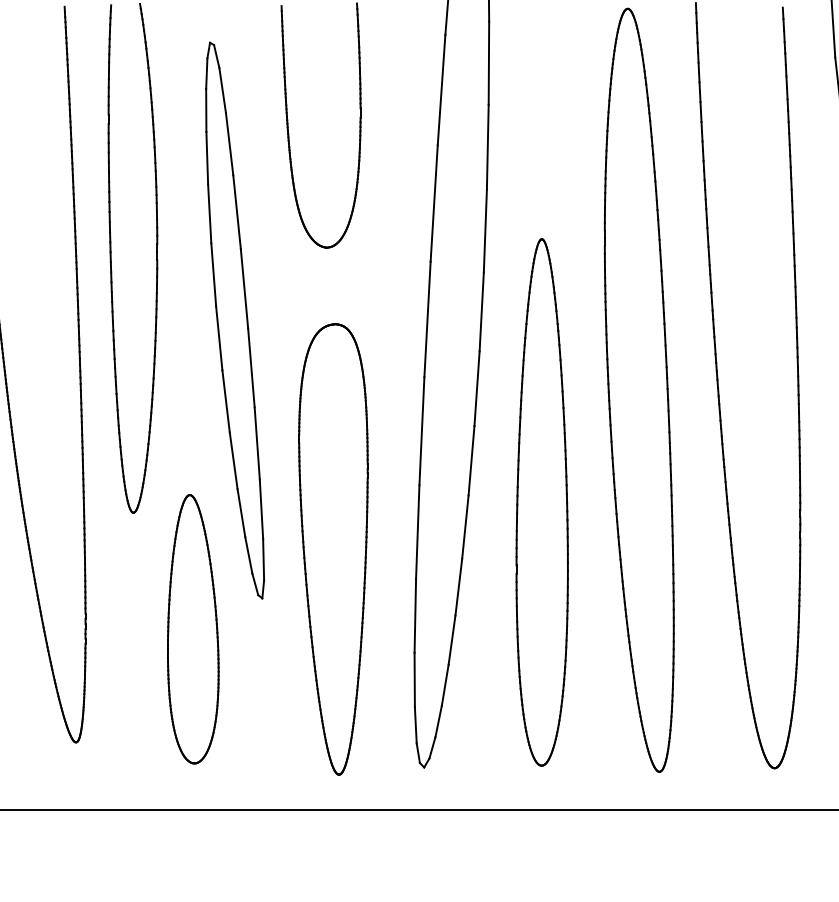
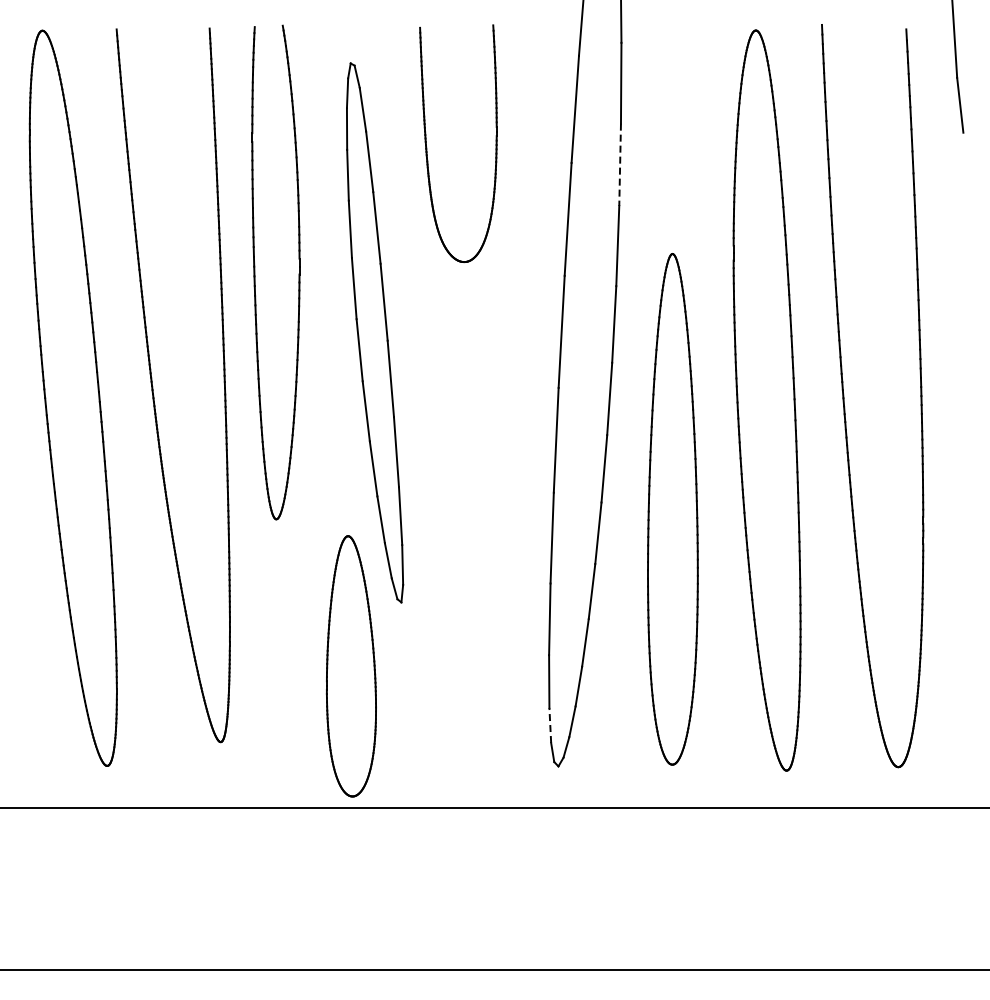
line: (488, 147) -> (620, 165), solid -> dashed
part: (333, 549) -> (470, 554), removed
part: (192, 629) -> (350, 666), moved
line: (416, 725) -> (550, 725), solid -> dashed

